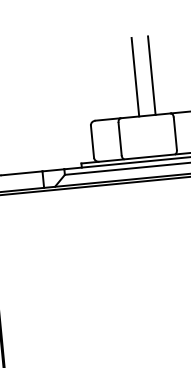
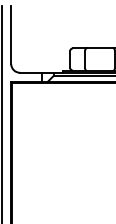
line: (152, 75) -> (105, 27), removed
line: (135, 77) -> (96, 27), removed

